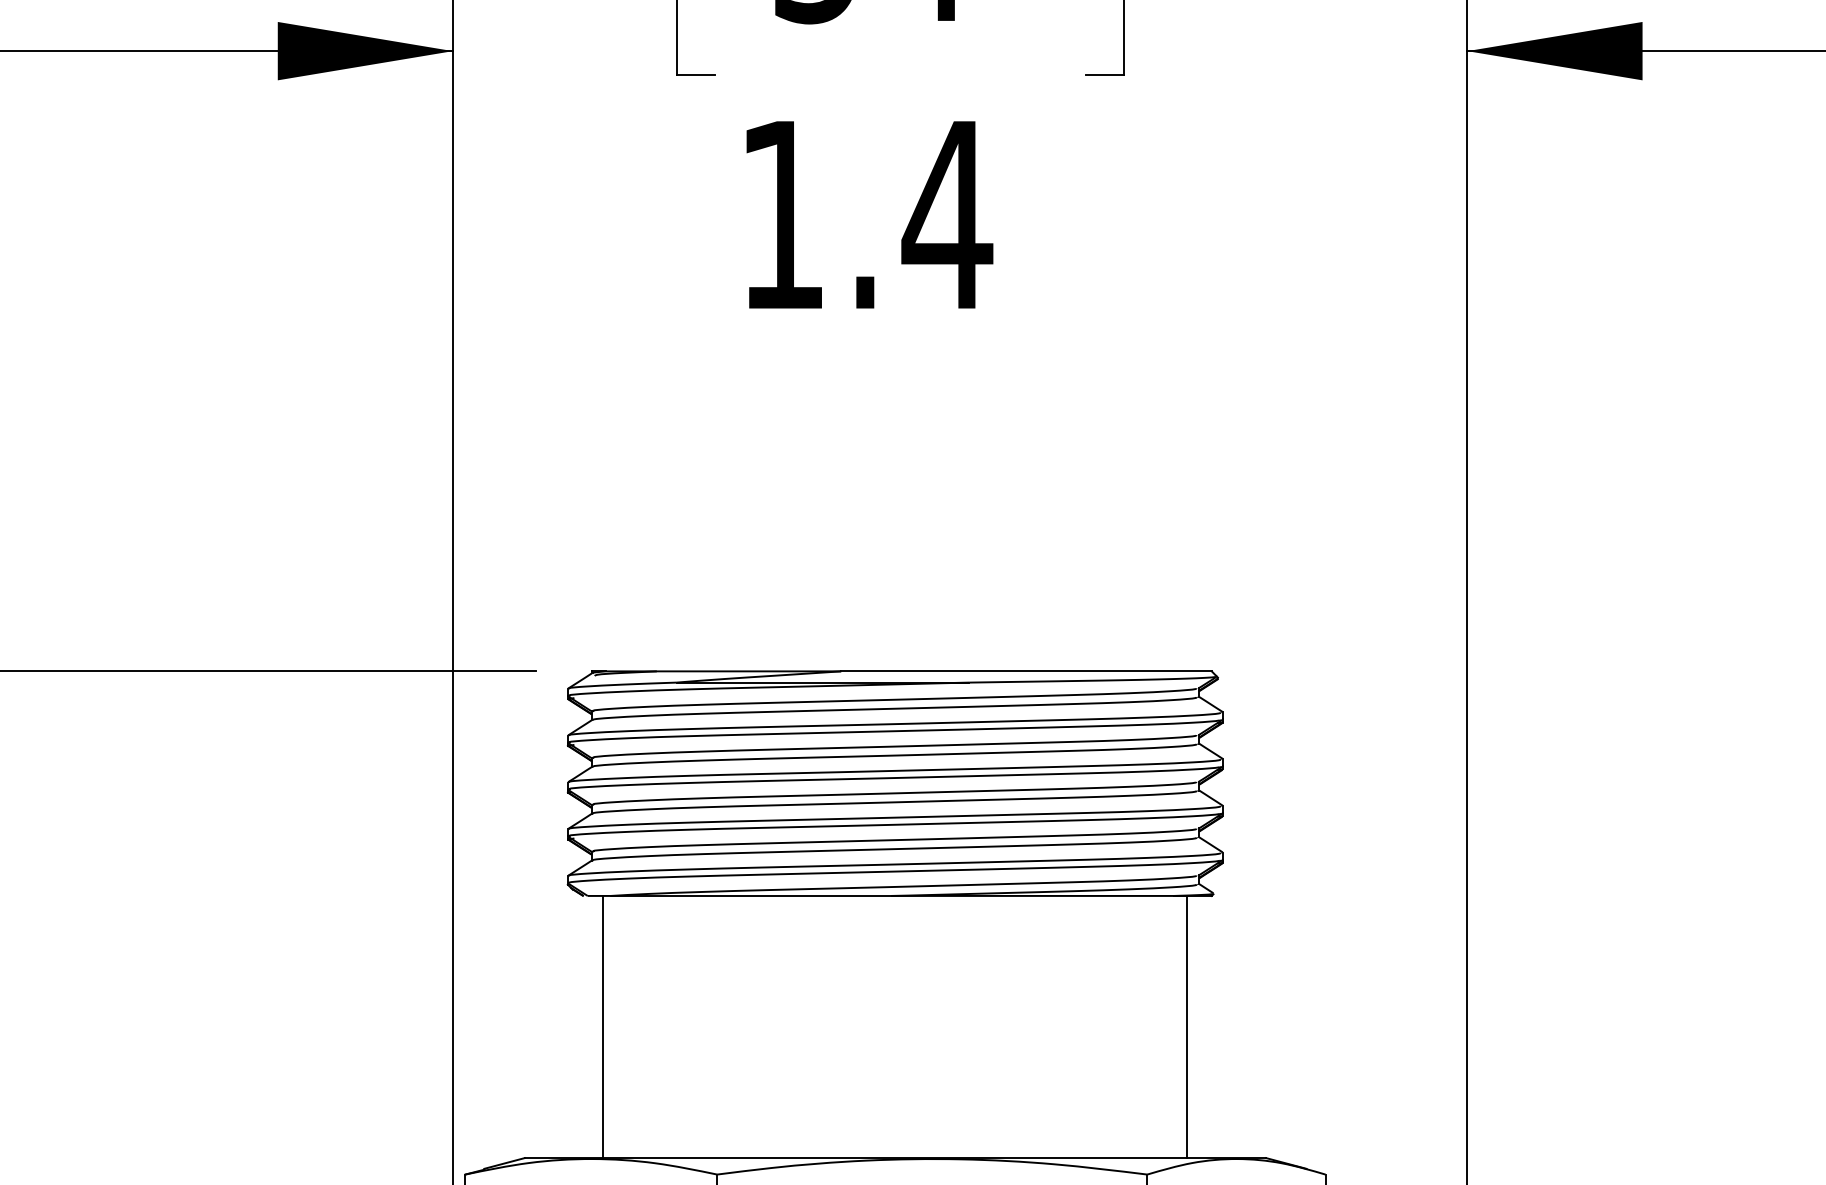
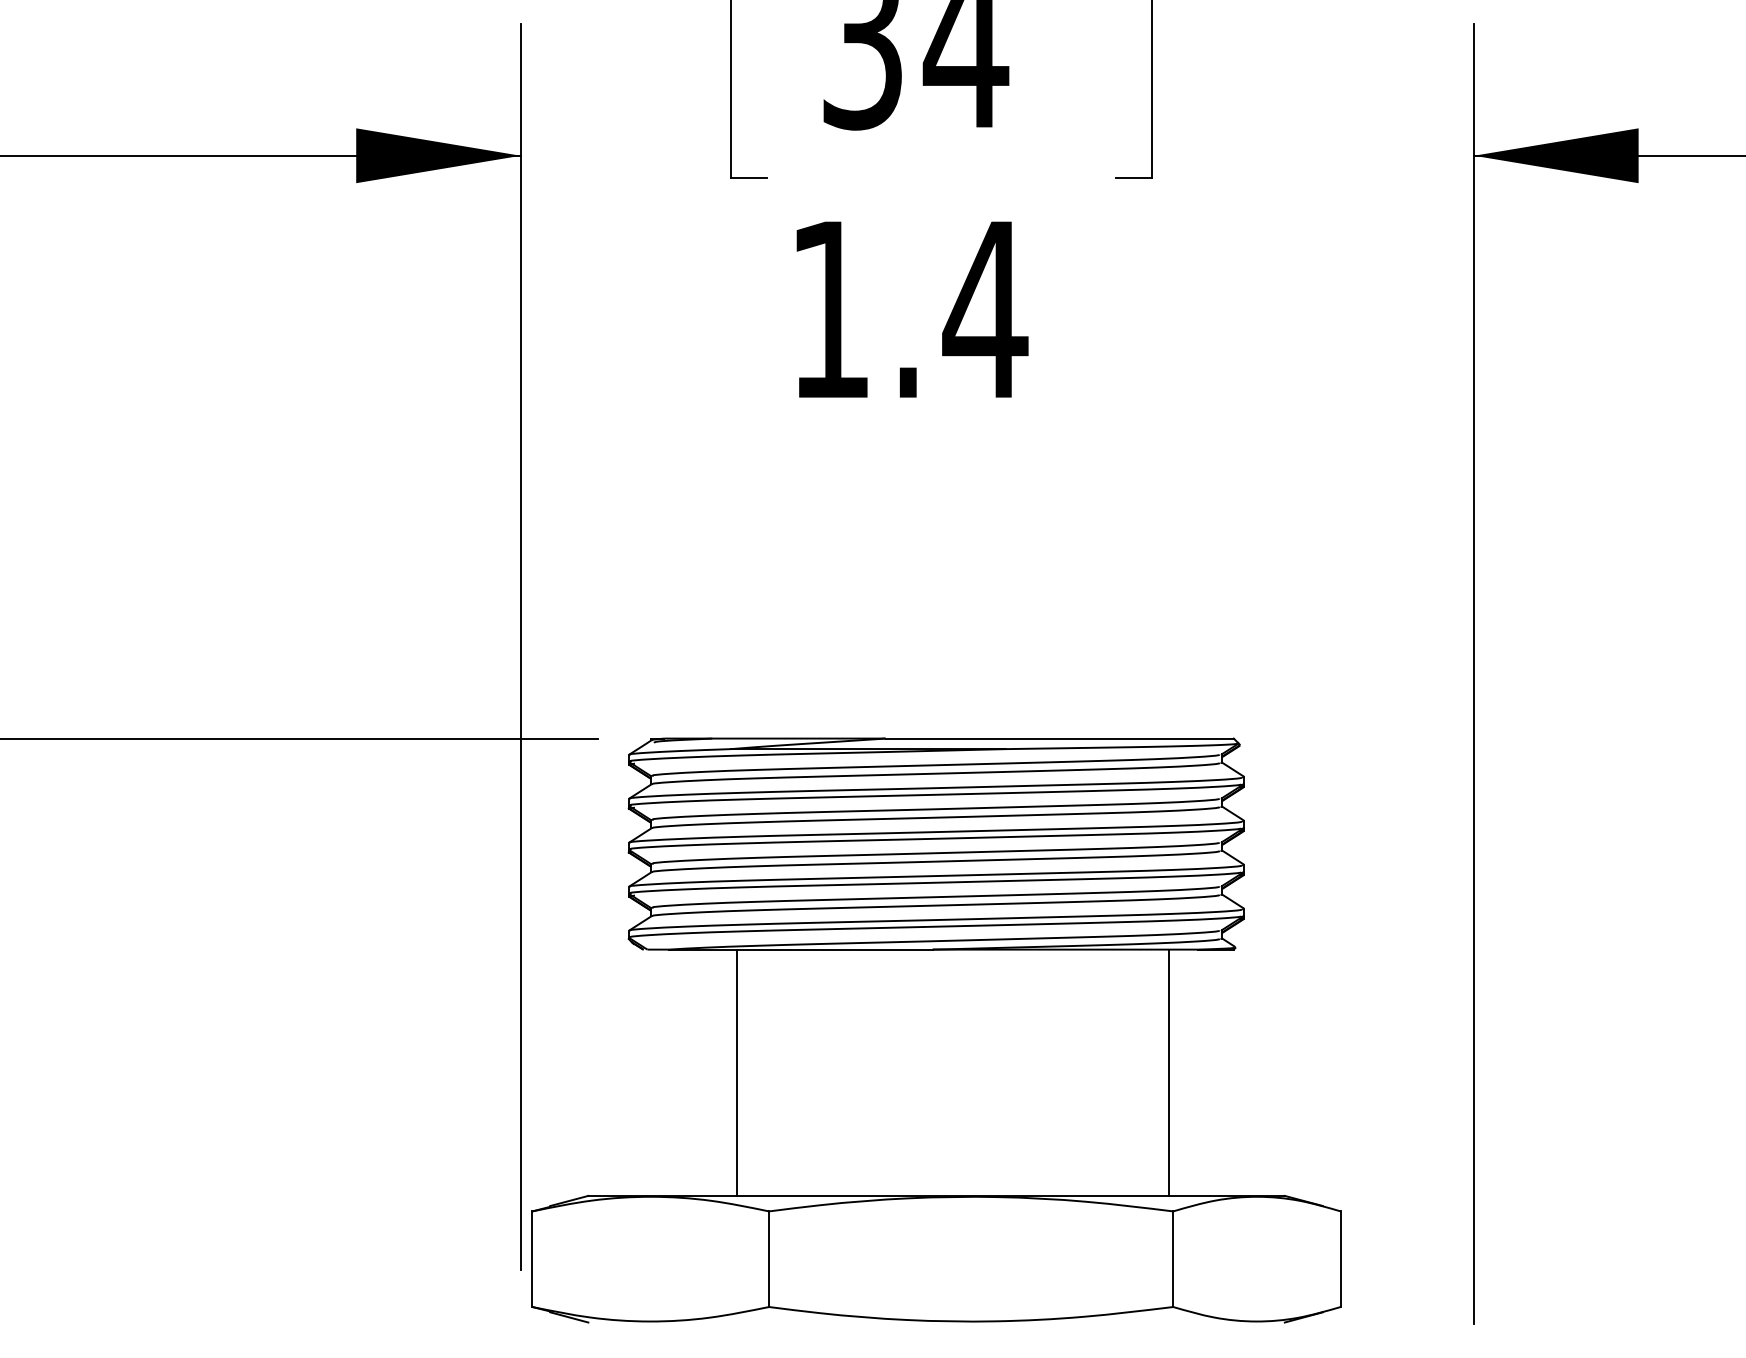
line: (603, 1026) -> (737, 1072), moved
line: (1186, 1026) -> (1168, 1072), moved

